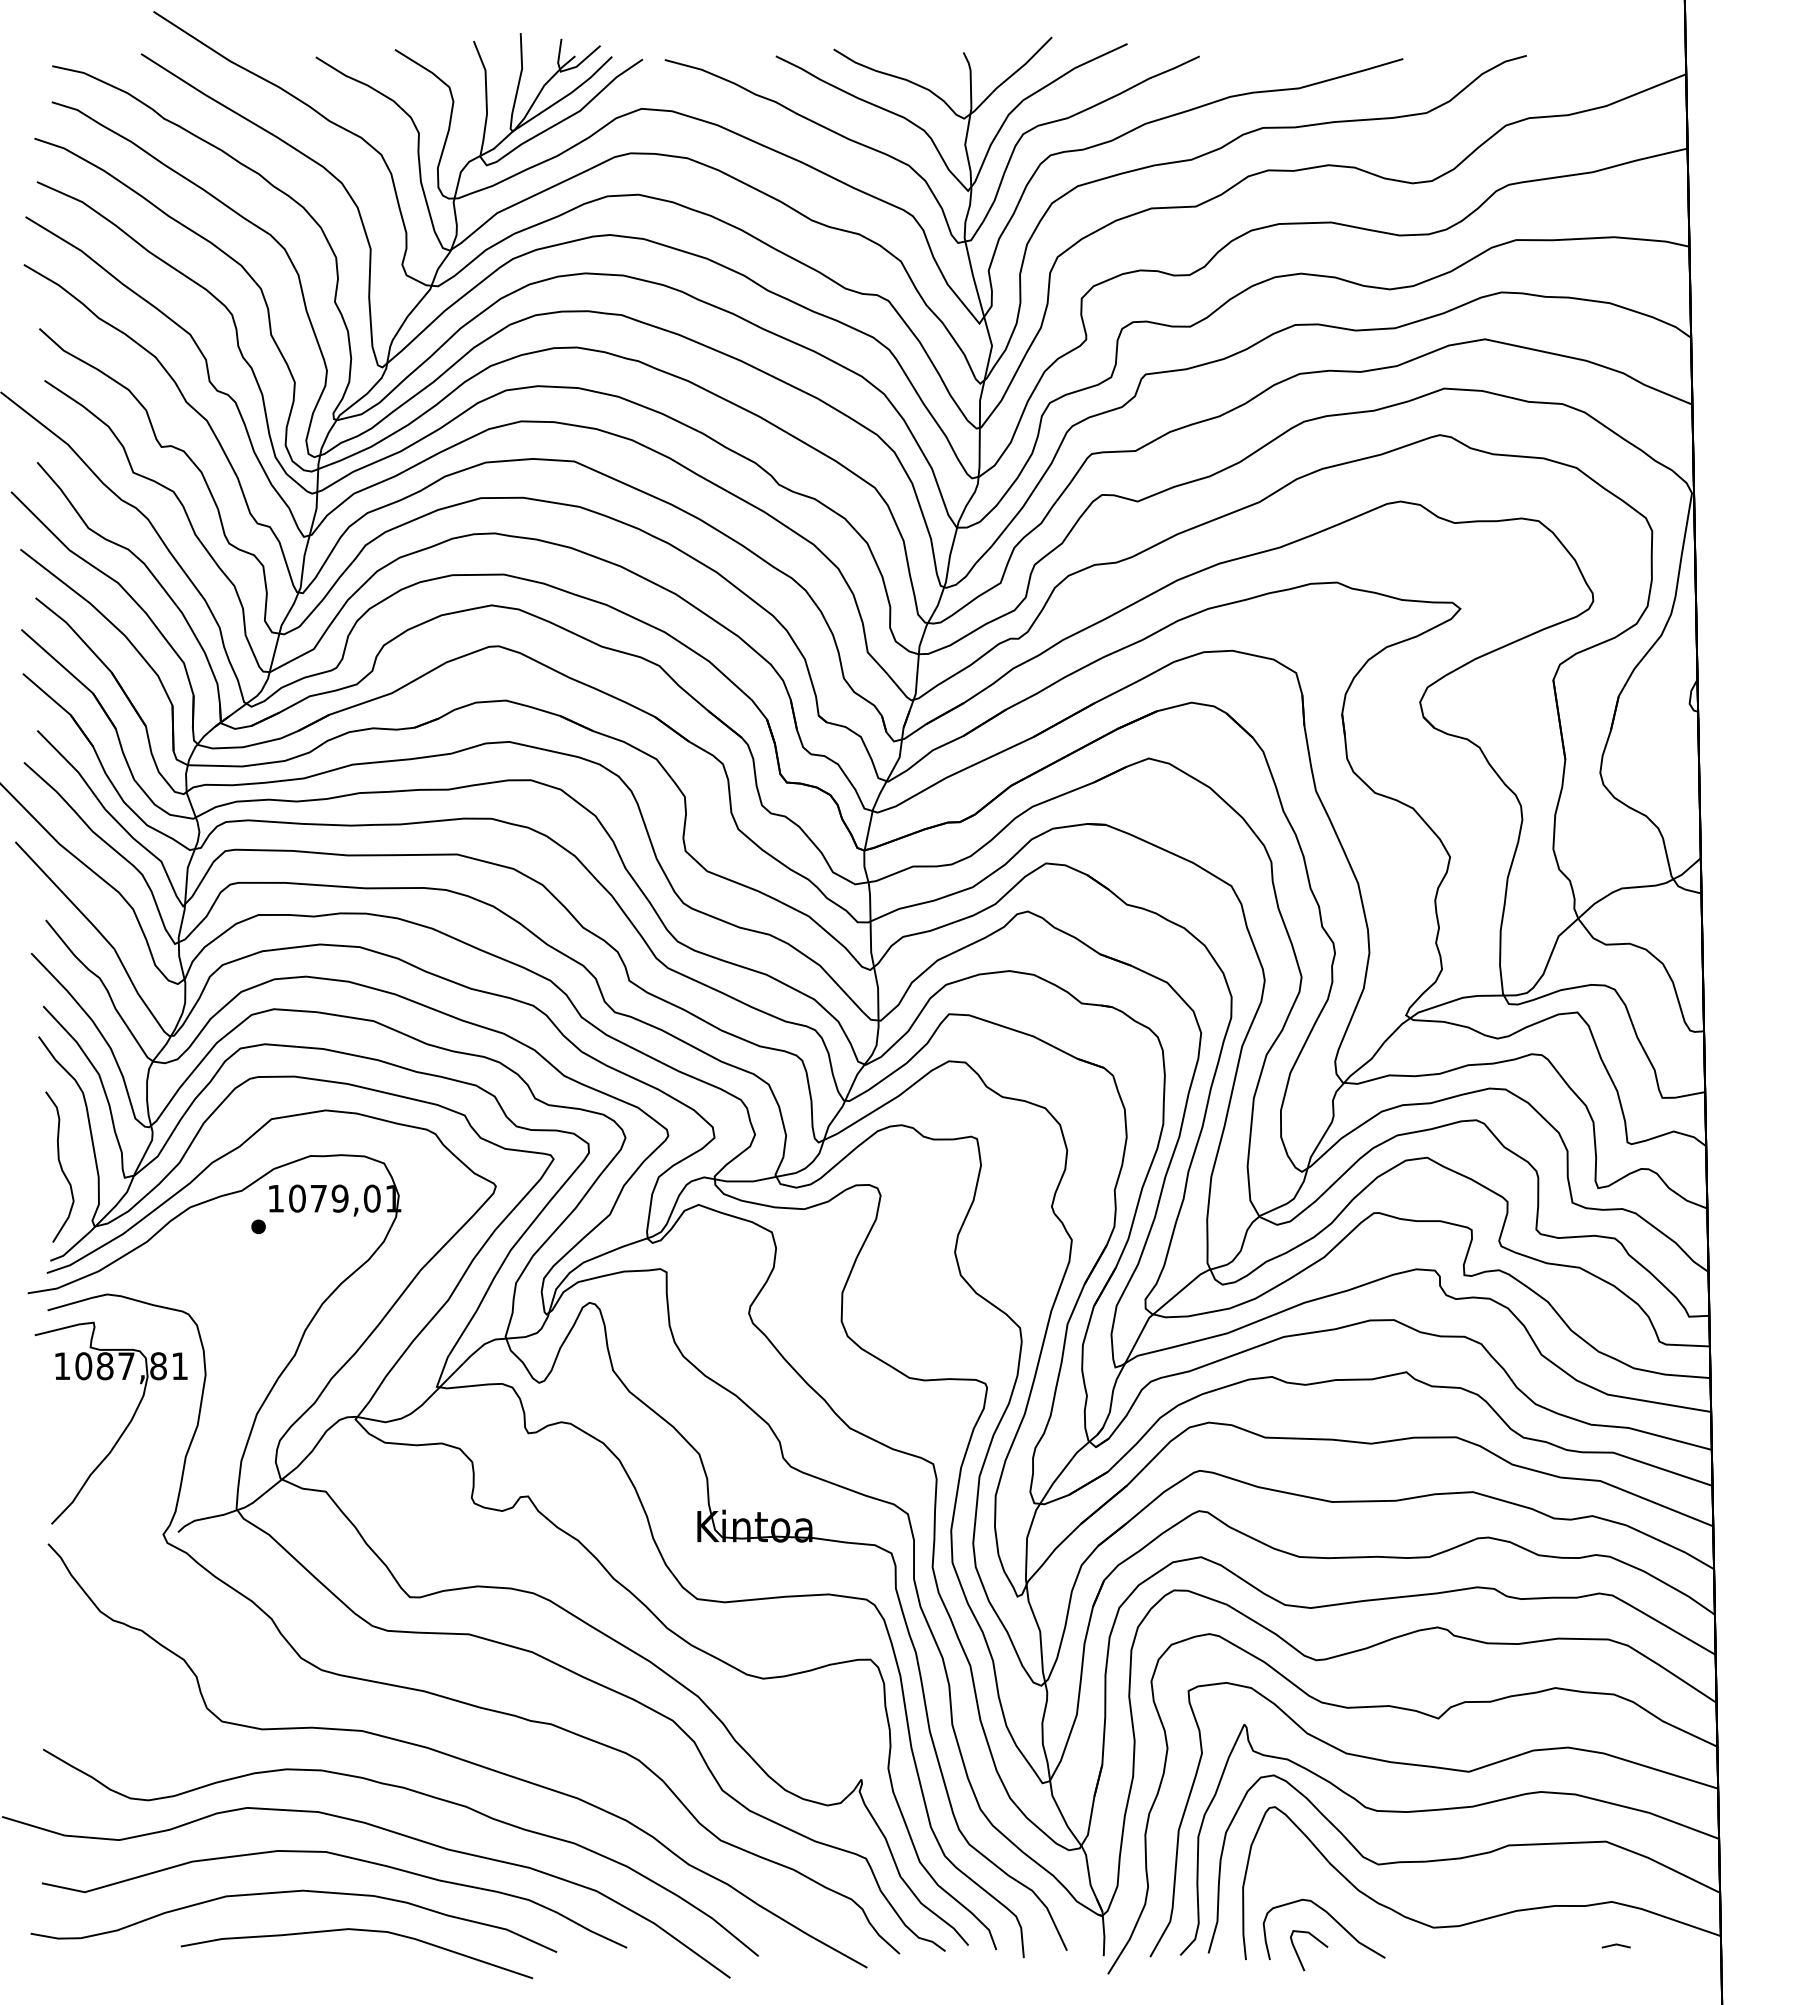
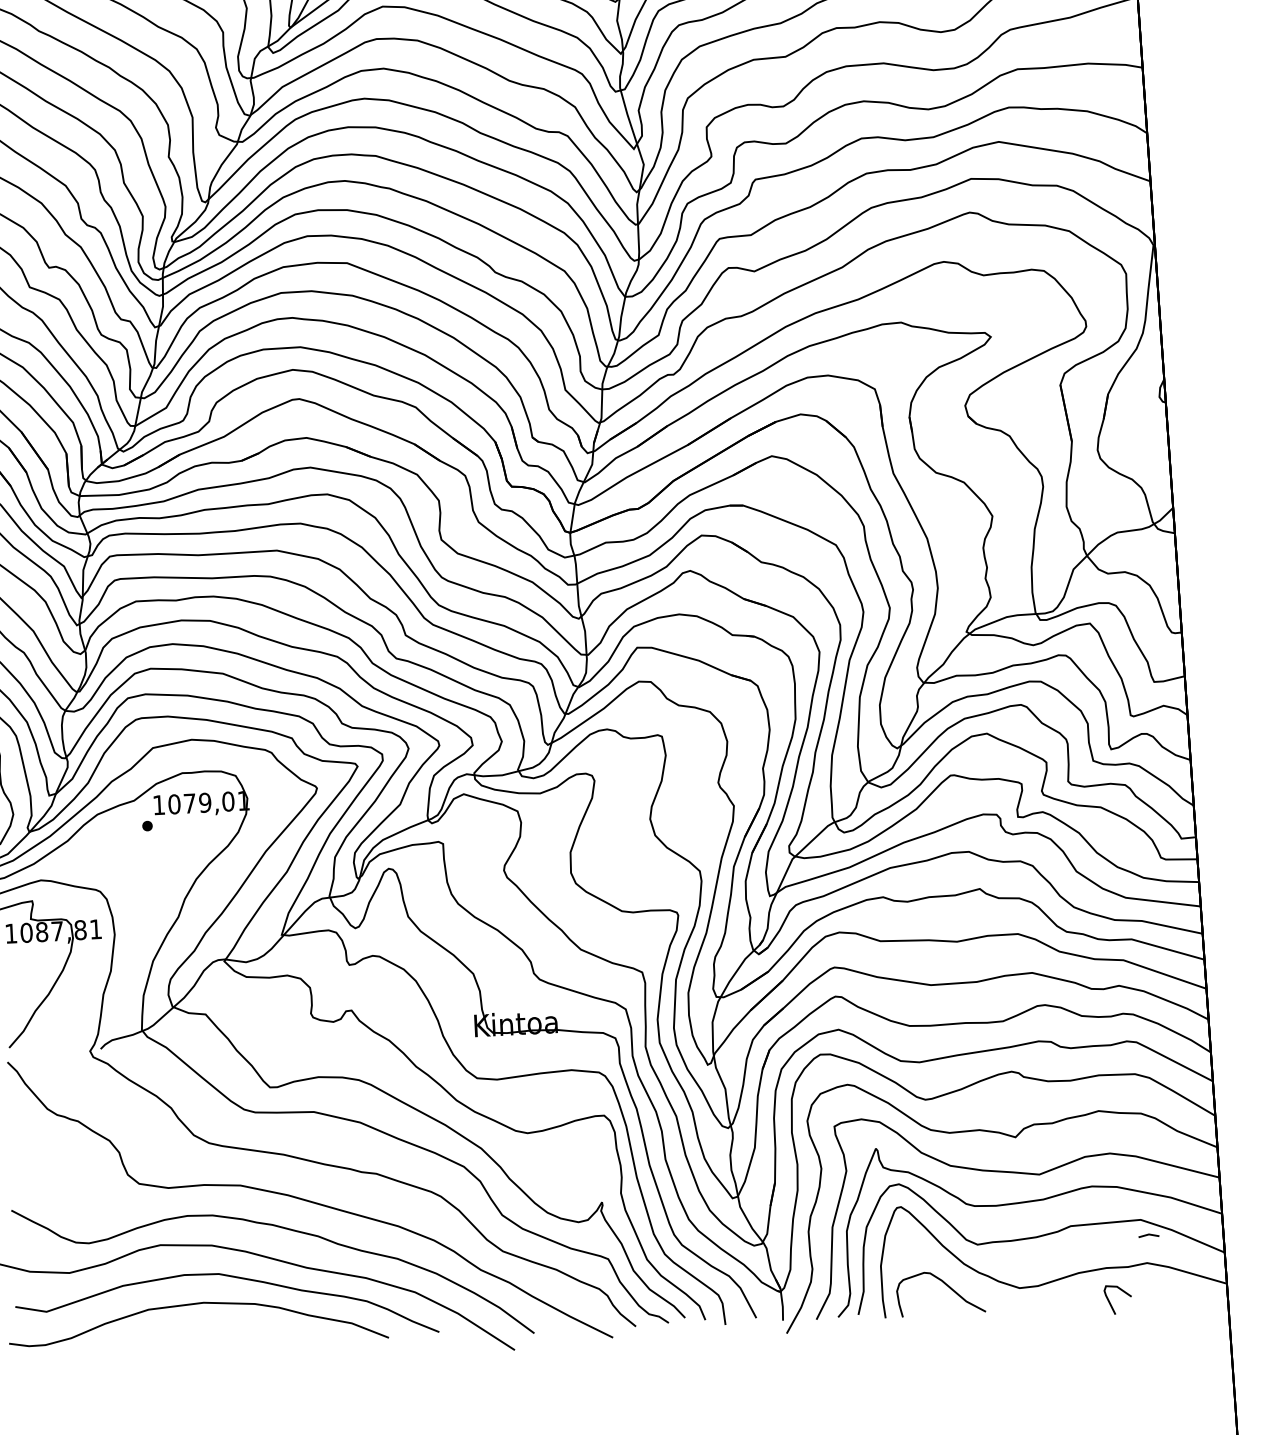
curve: (356, 1930) -> (243, 1329), removed
line: (1615, 1945) -> (1148, 1235), moved
curve: (1299, 1956) -> (1111, 1304), moved

